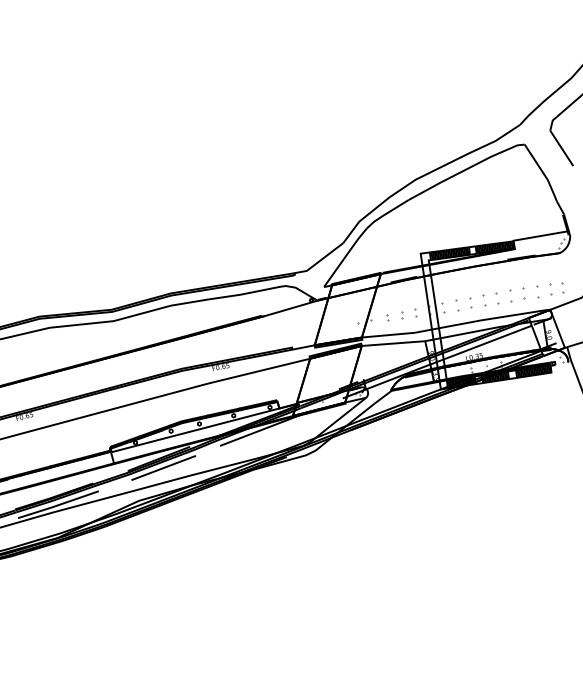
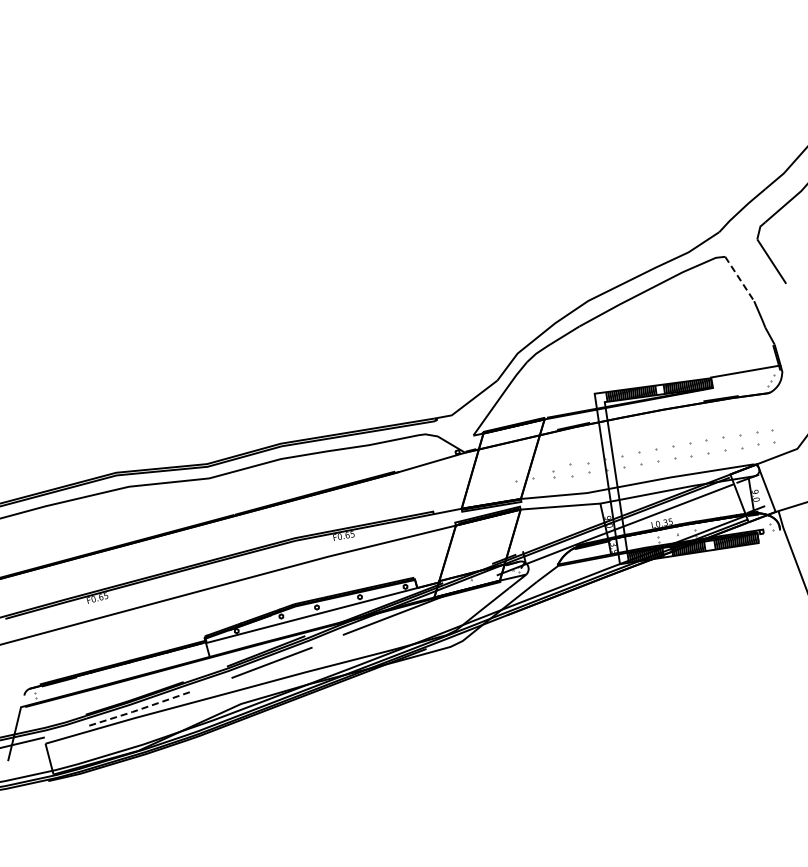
line: (536, 162) -> (739, 279), solid -> dashed
part: (402, 314) -> (571, 470), size x1.6
line: (58, 505) -> (139, 709), solid -> dashed

